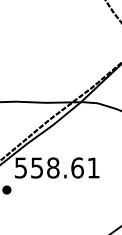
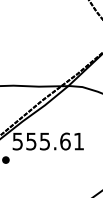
text: (52, 167) -> (44, 141), 558.61 -> 555.61

